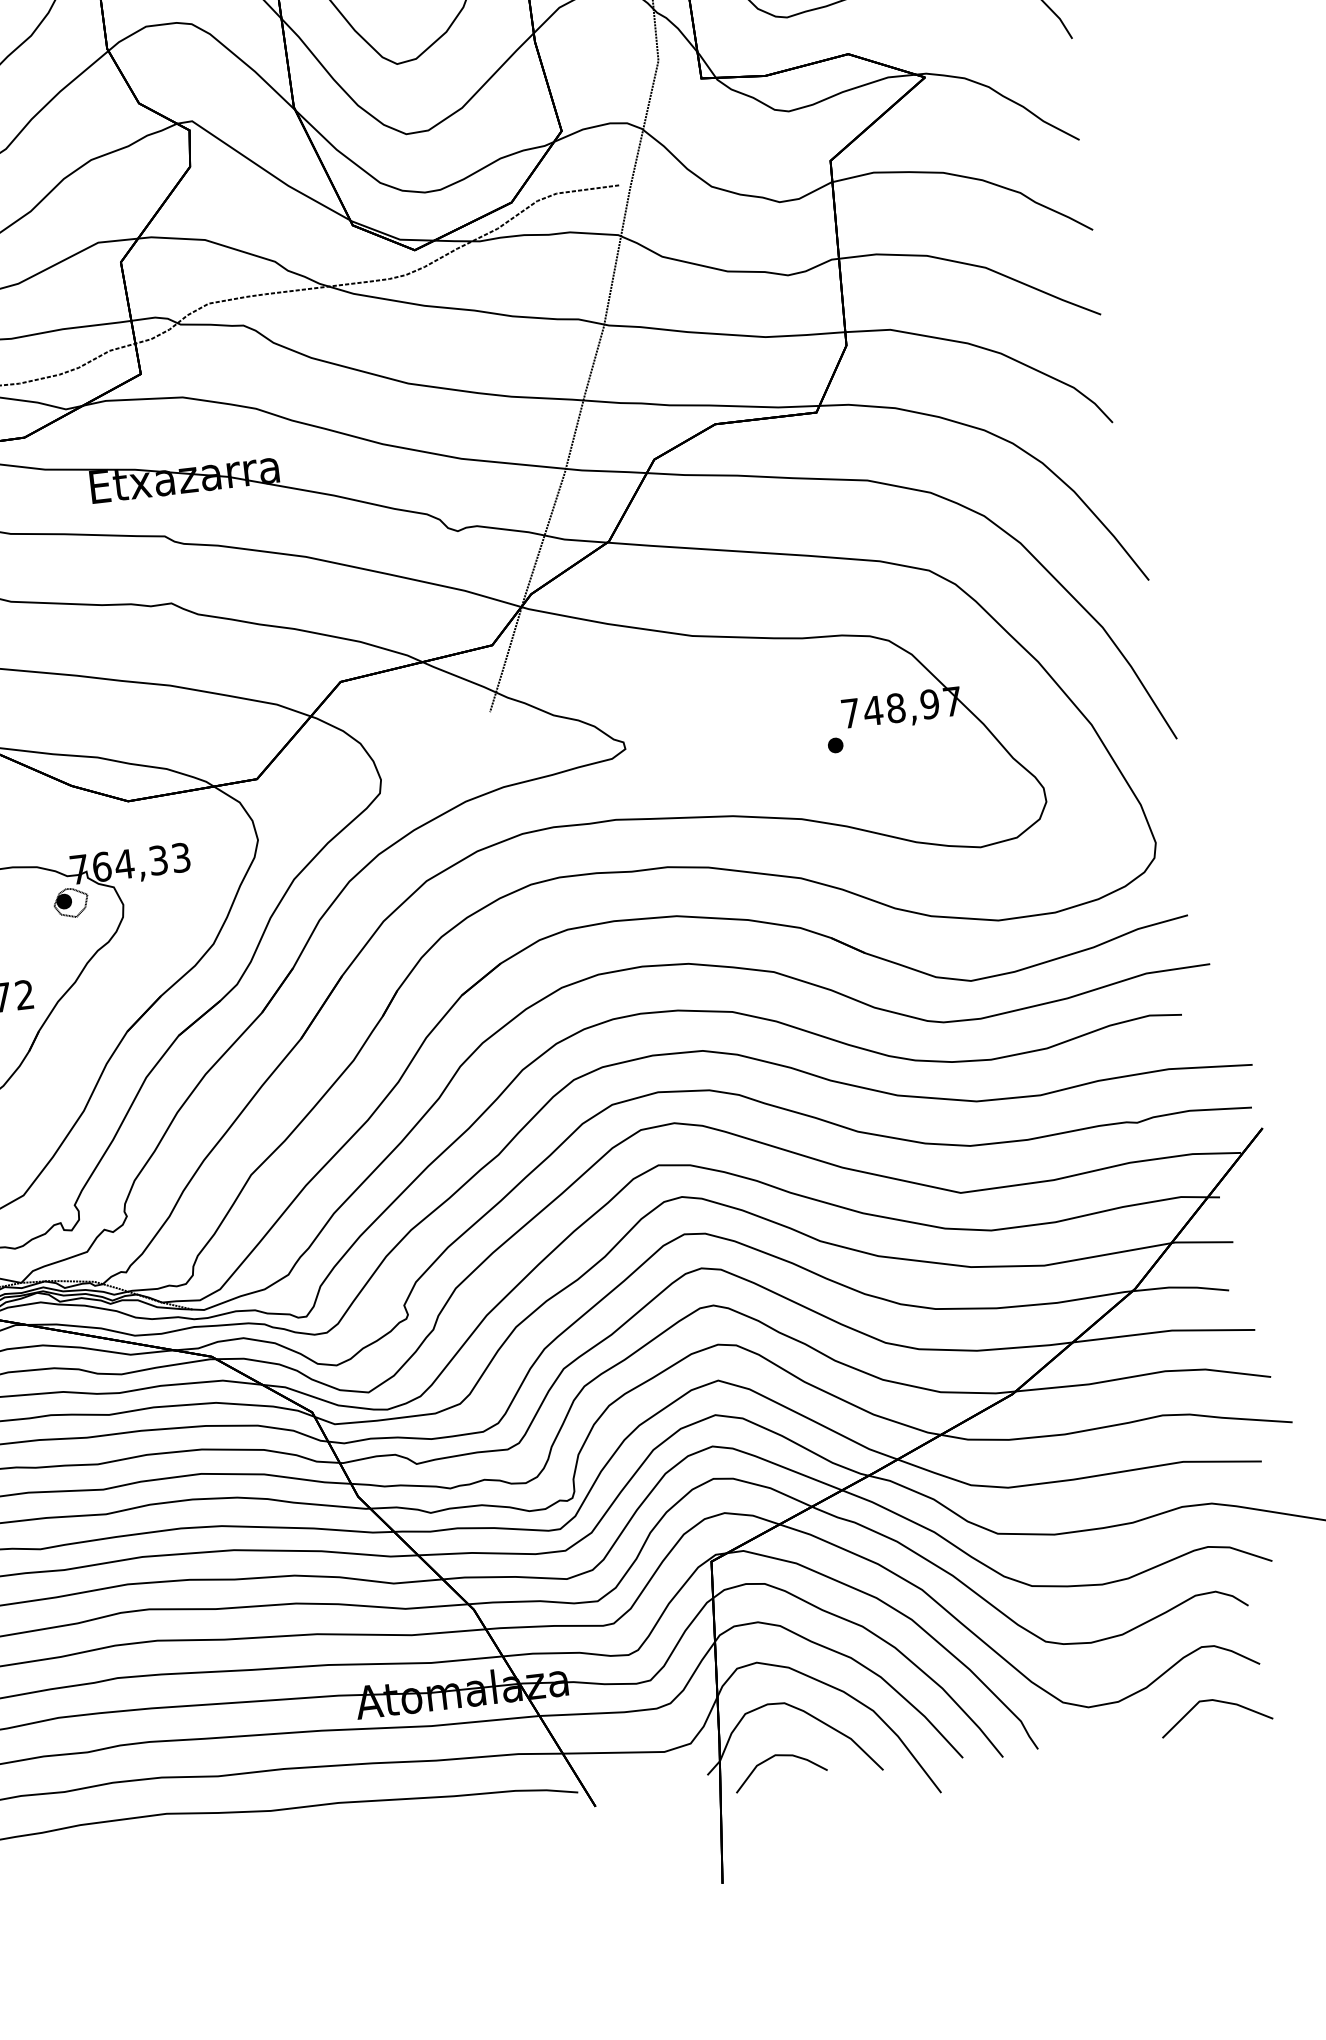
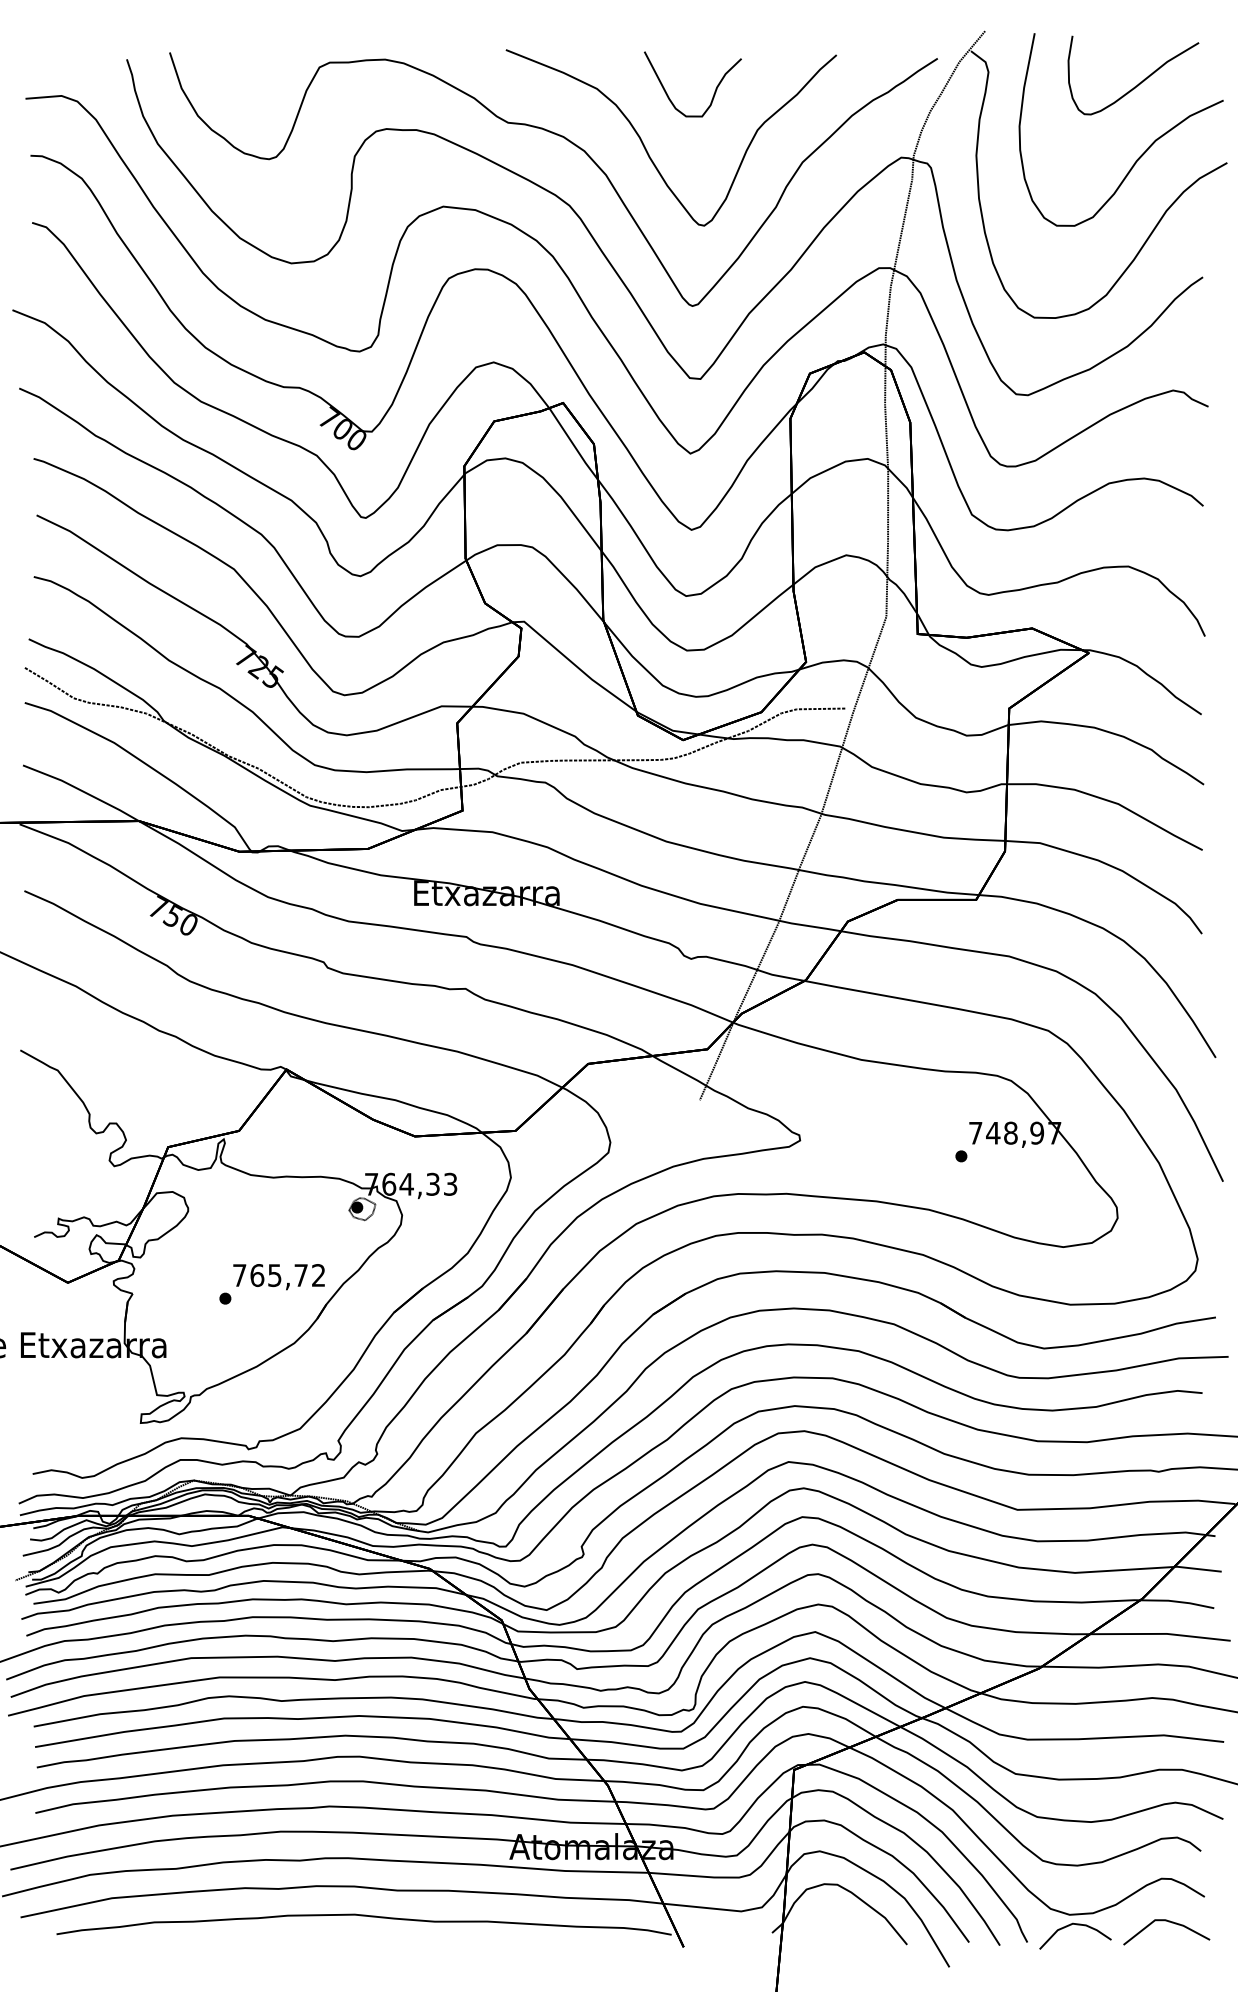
part: (780, 1756) -> (1076, 1925), moved

